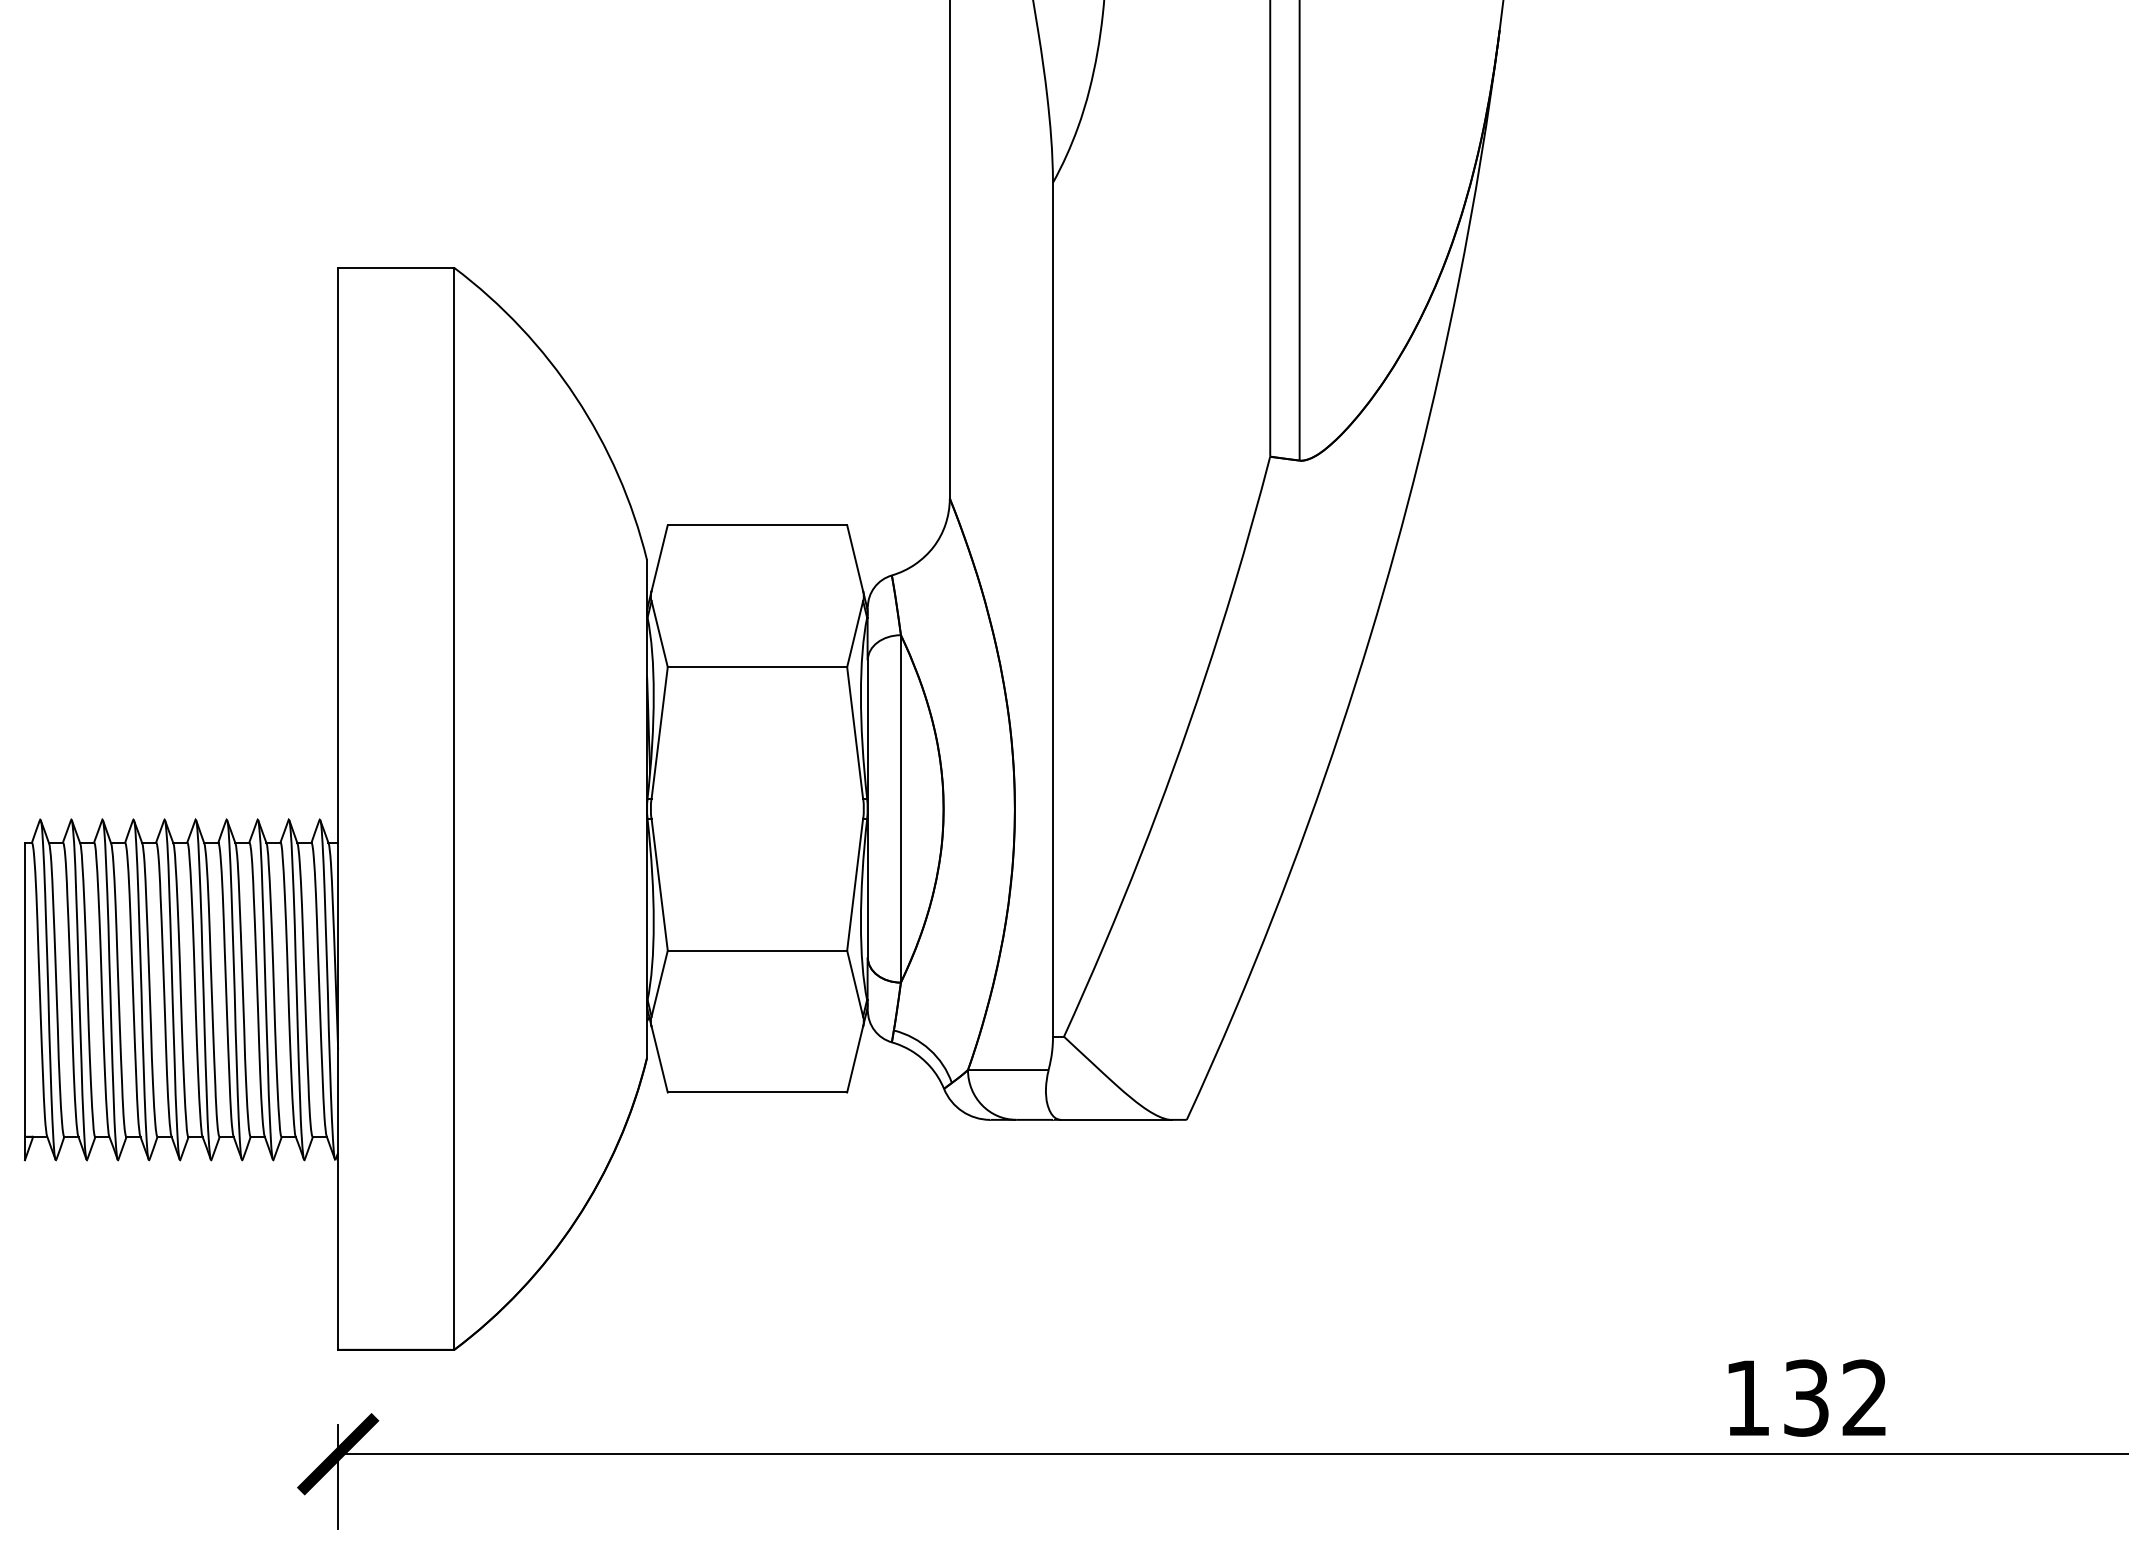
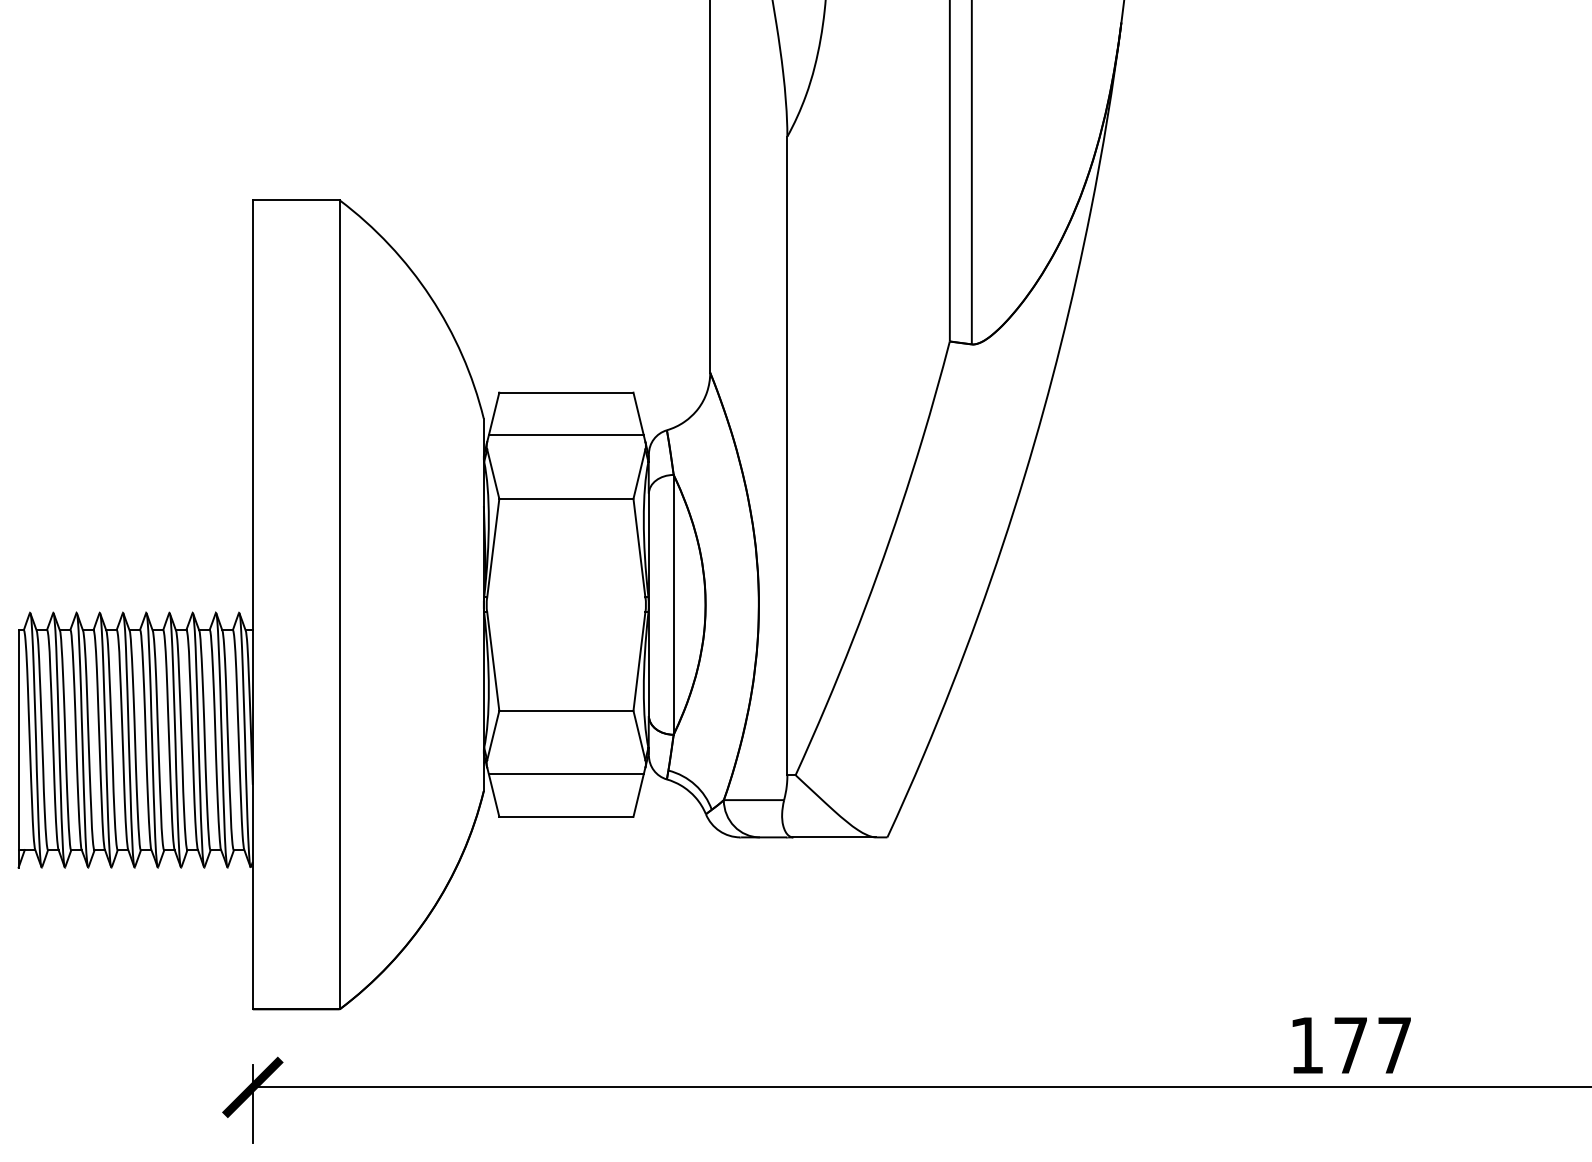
line: (756, 582) -> (565, 435), added
line: (756, 1035) -> (565, 774), added
text: (1835, 1397) -> (1372, 1045), 132 -> 177

